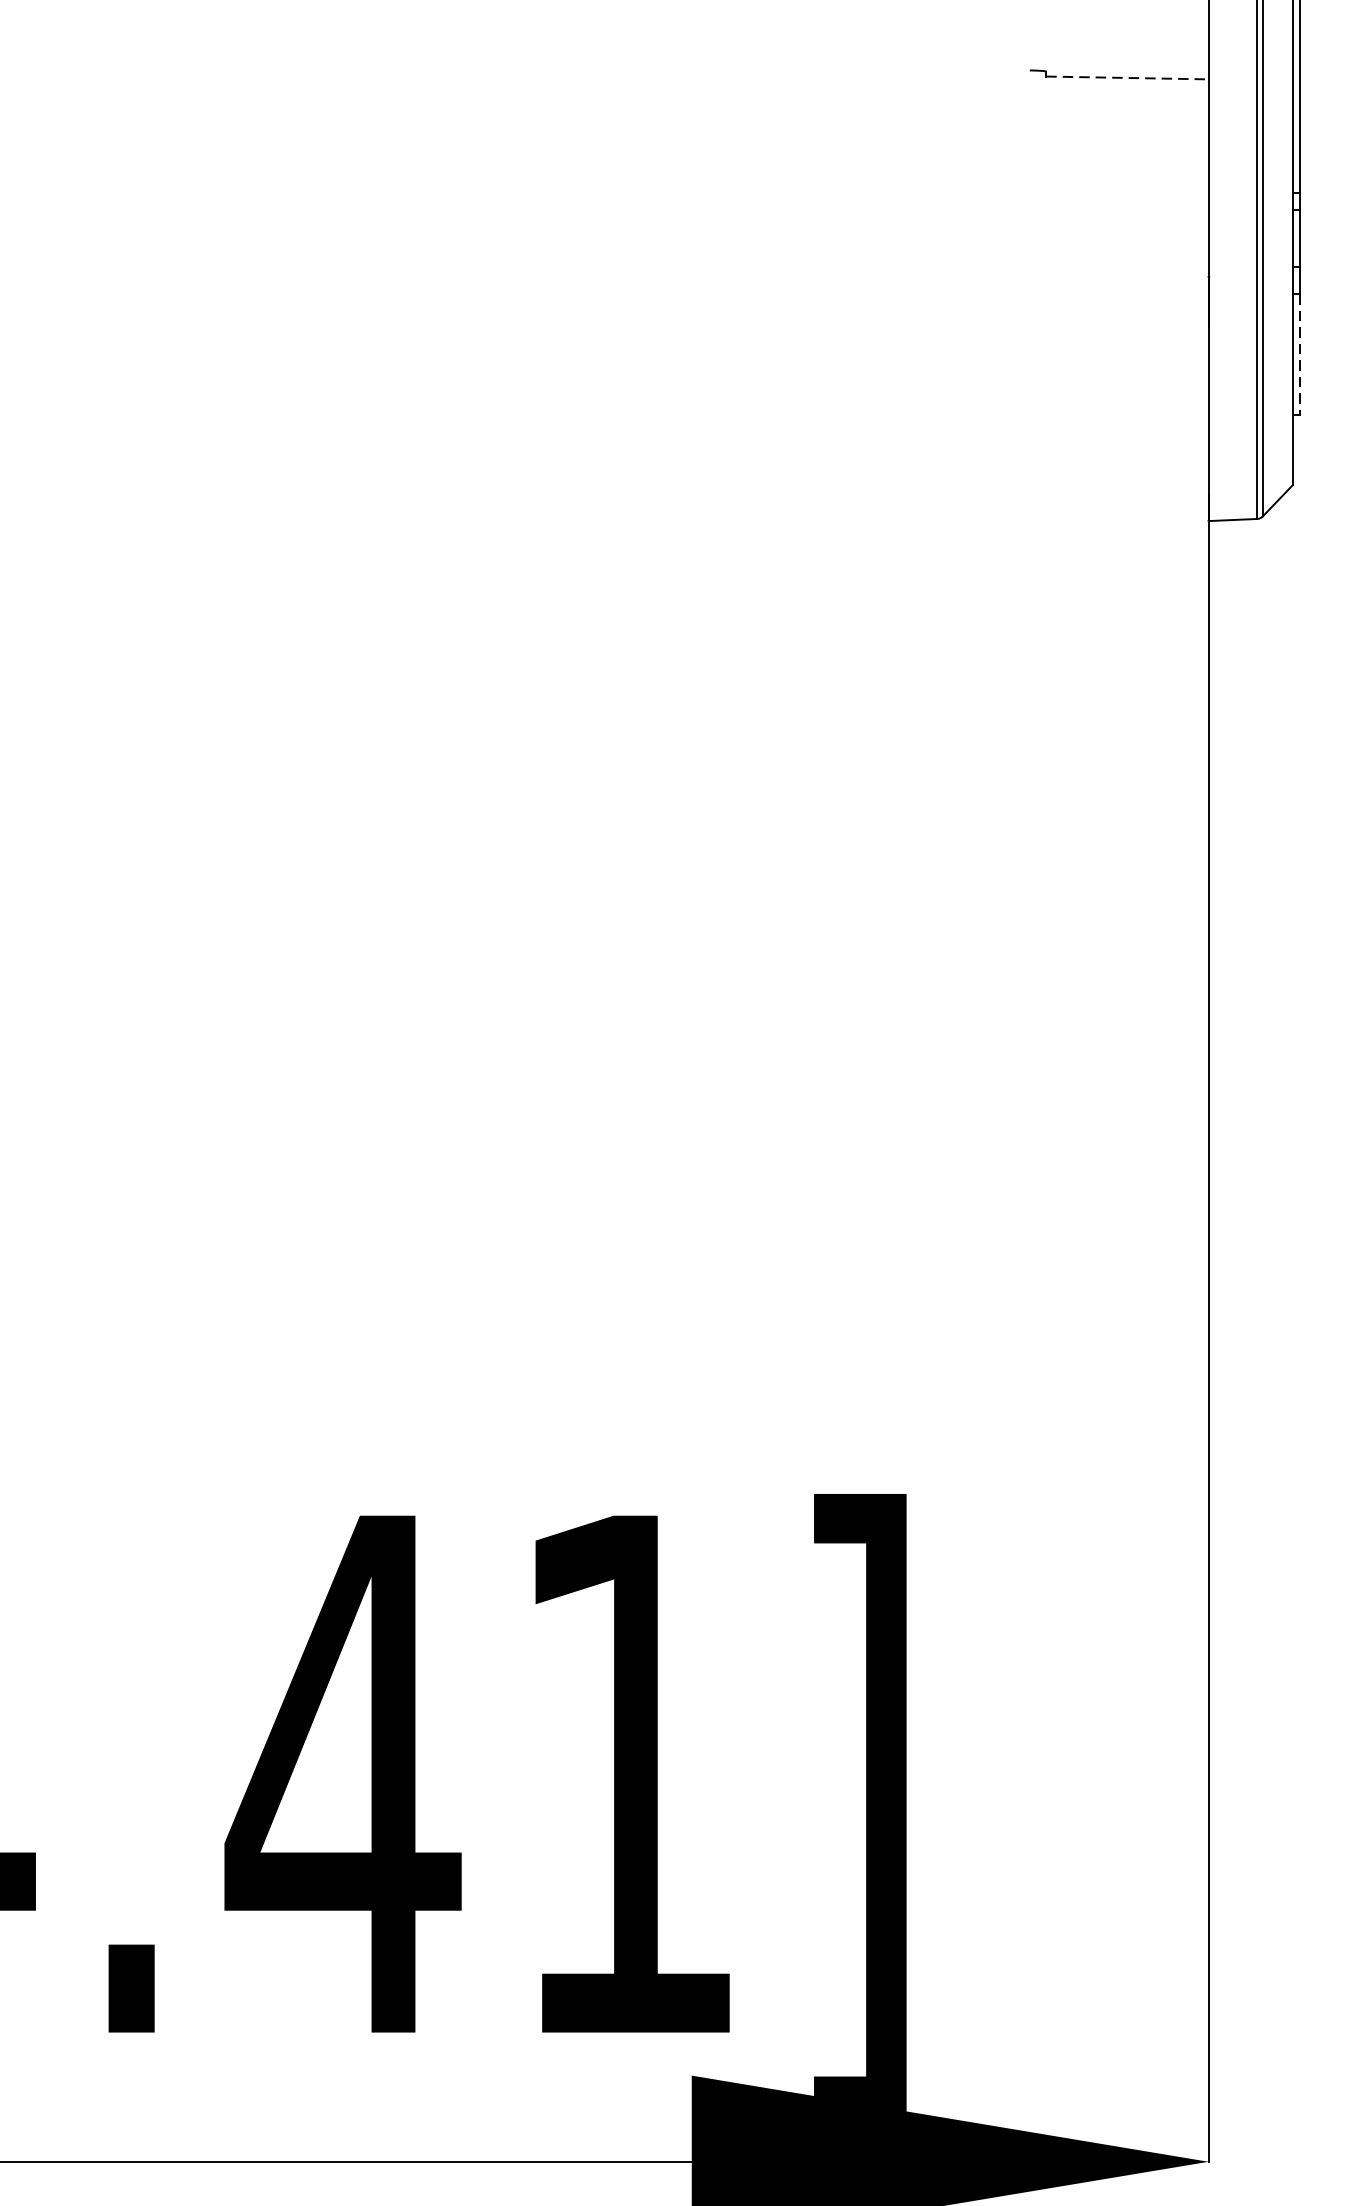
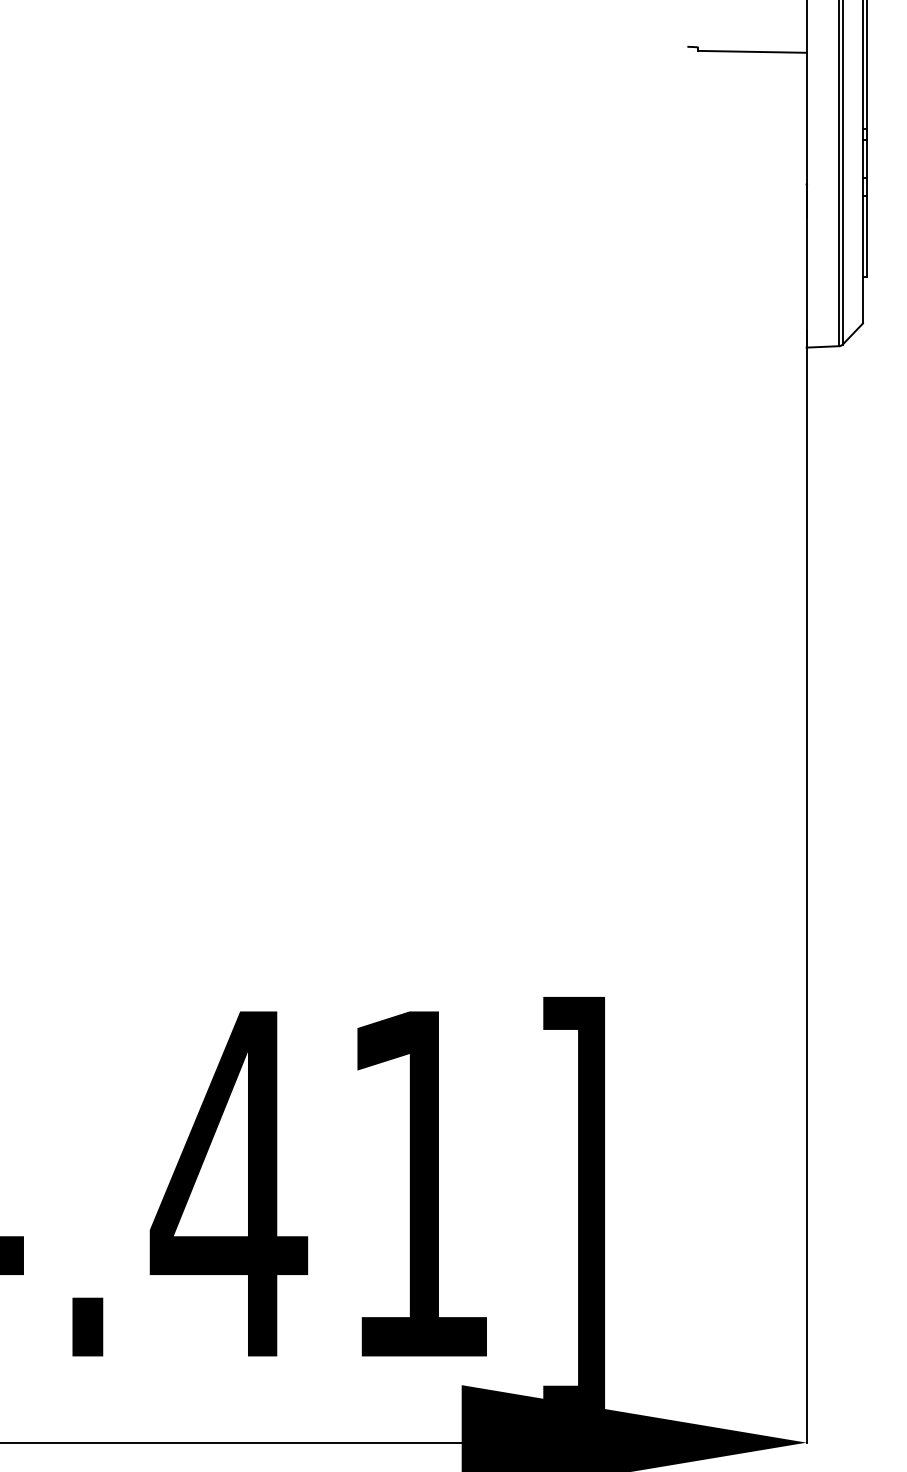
line: (1127, 77) -> (752, 51), dashed -> solid
line: (1299, 356) -> (867, 237), dashed -> solid

